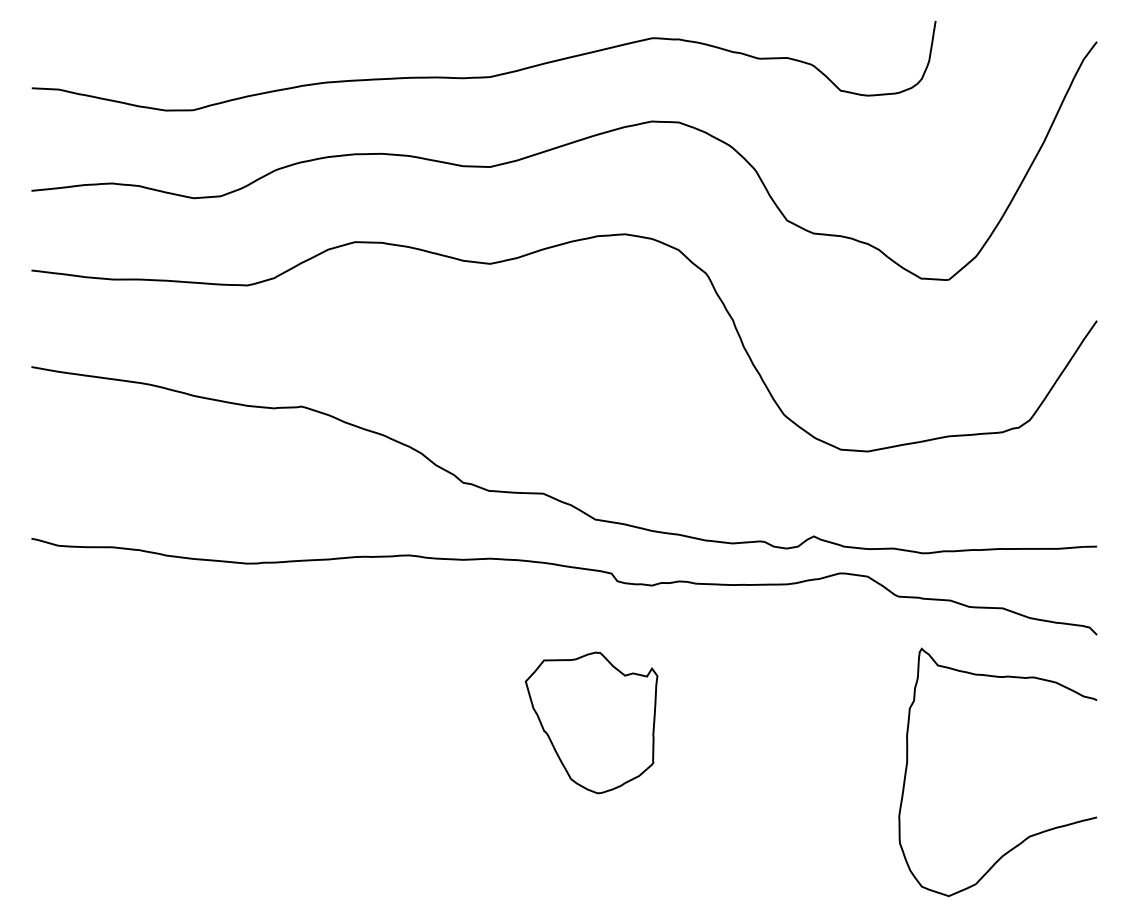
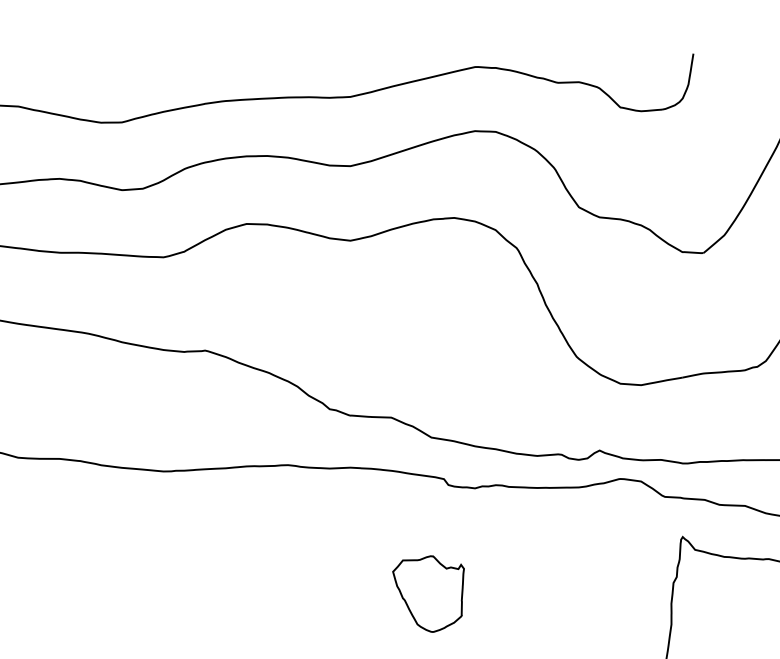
part: (591, 722) -> (428, 593), size x0.7

